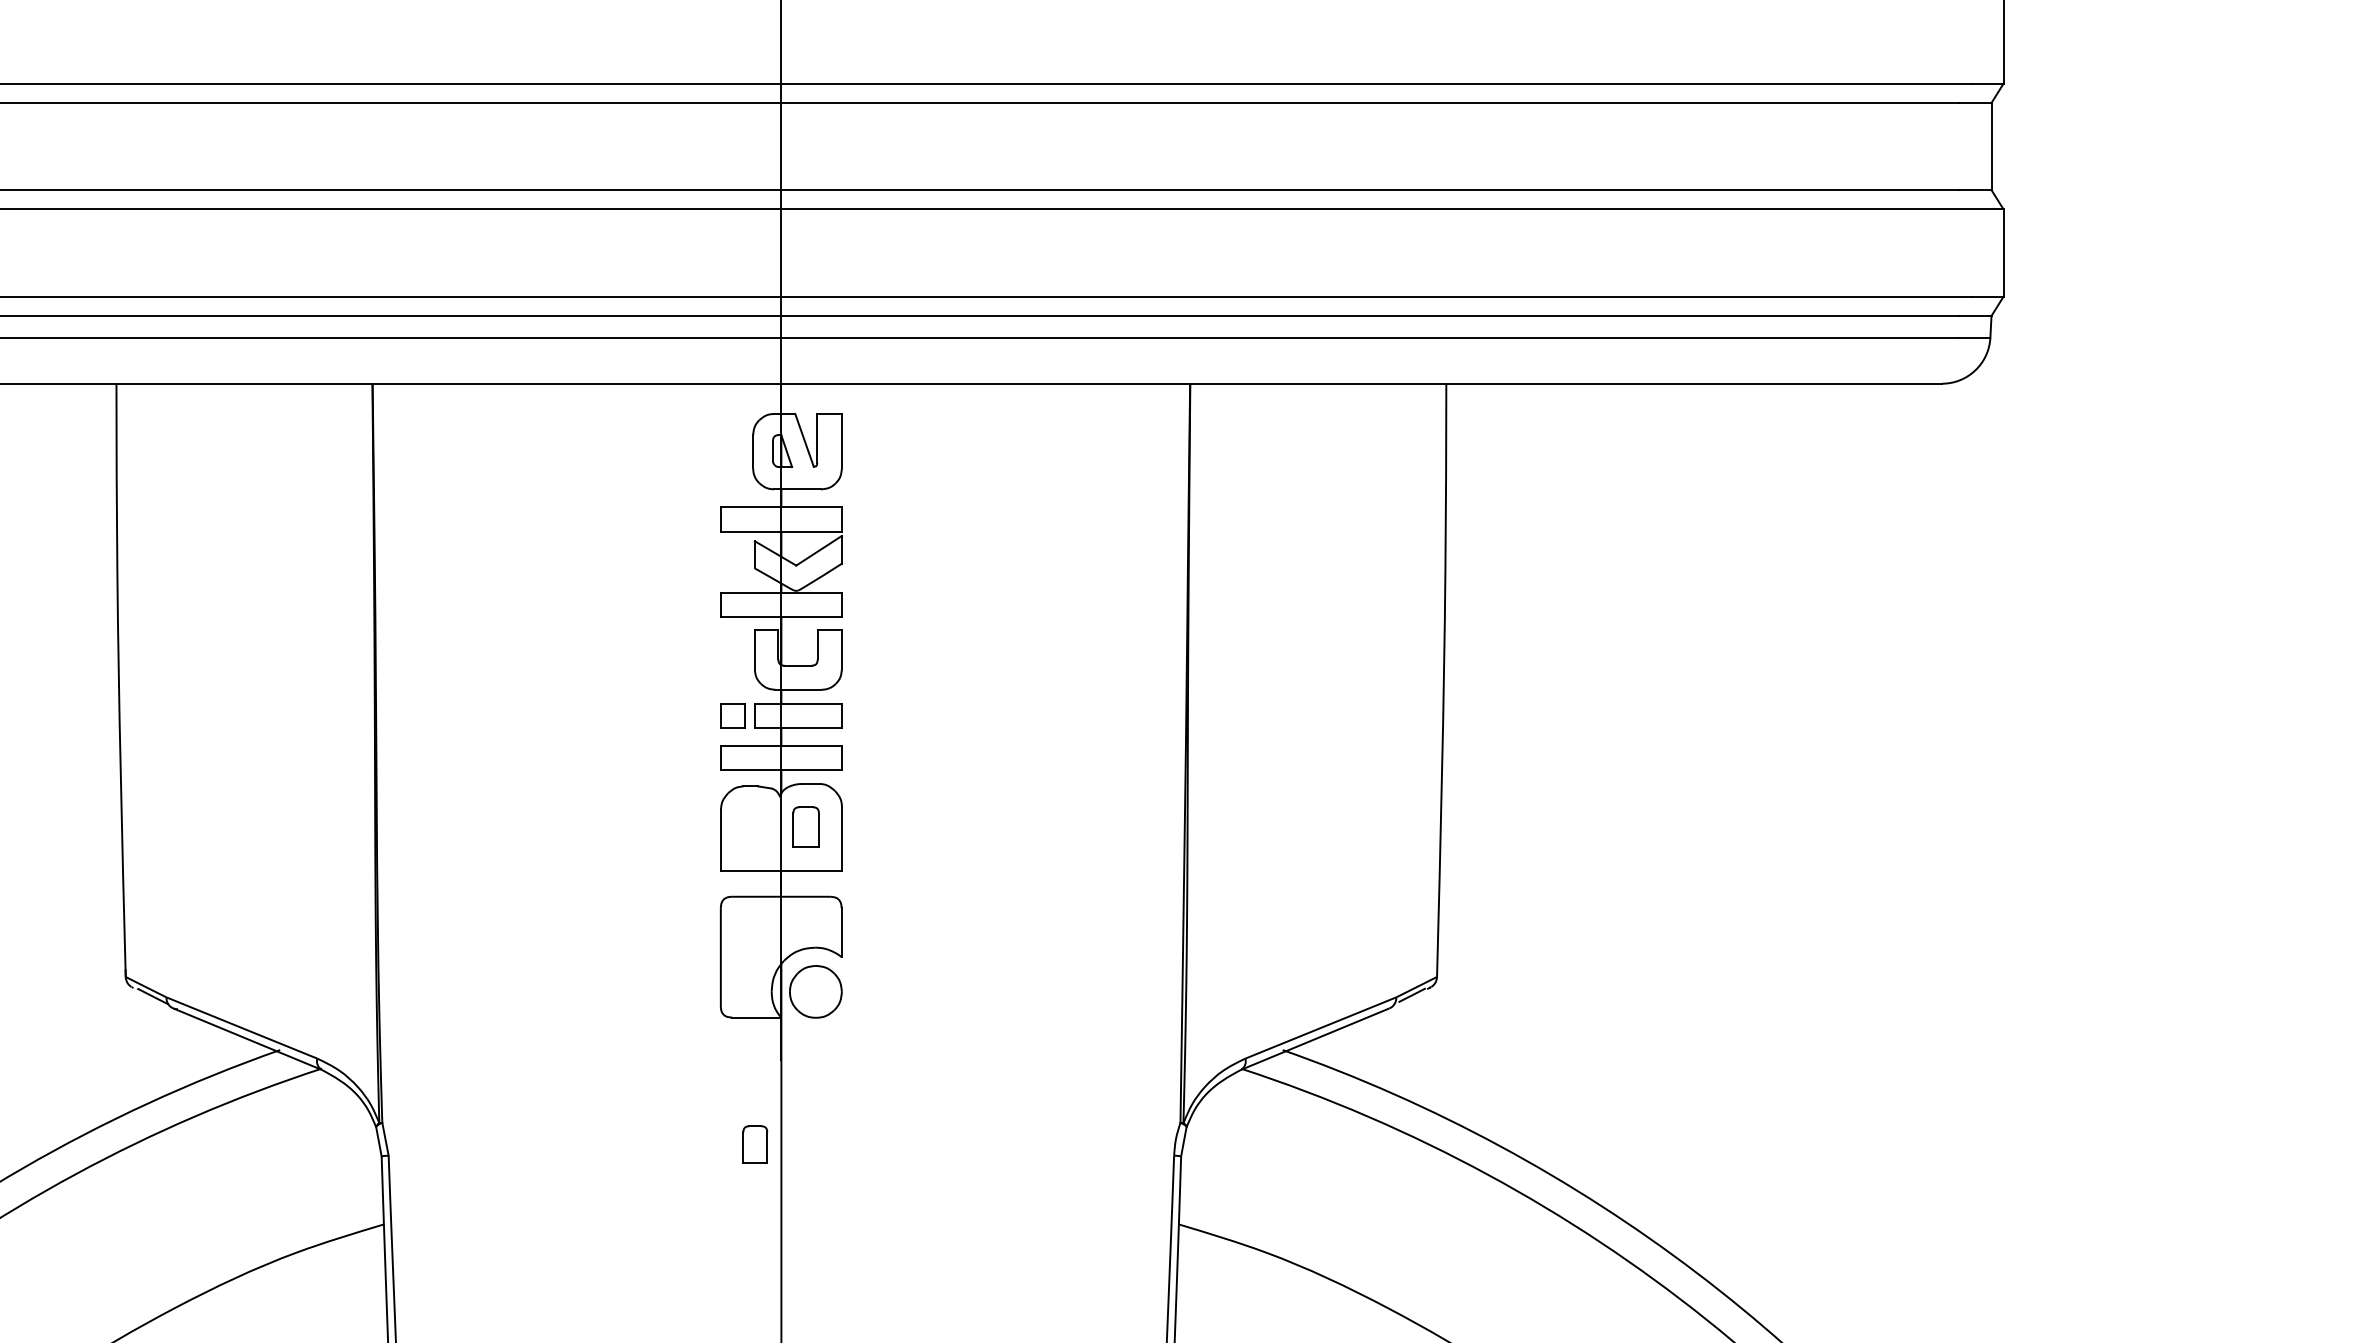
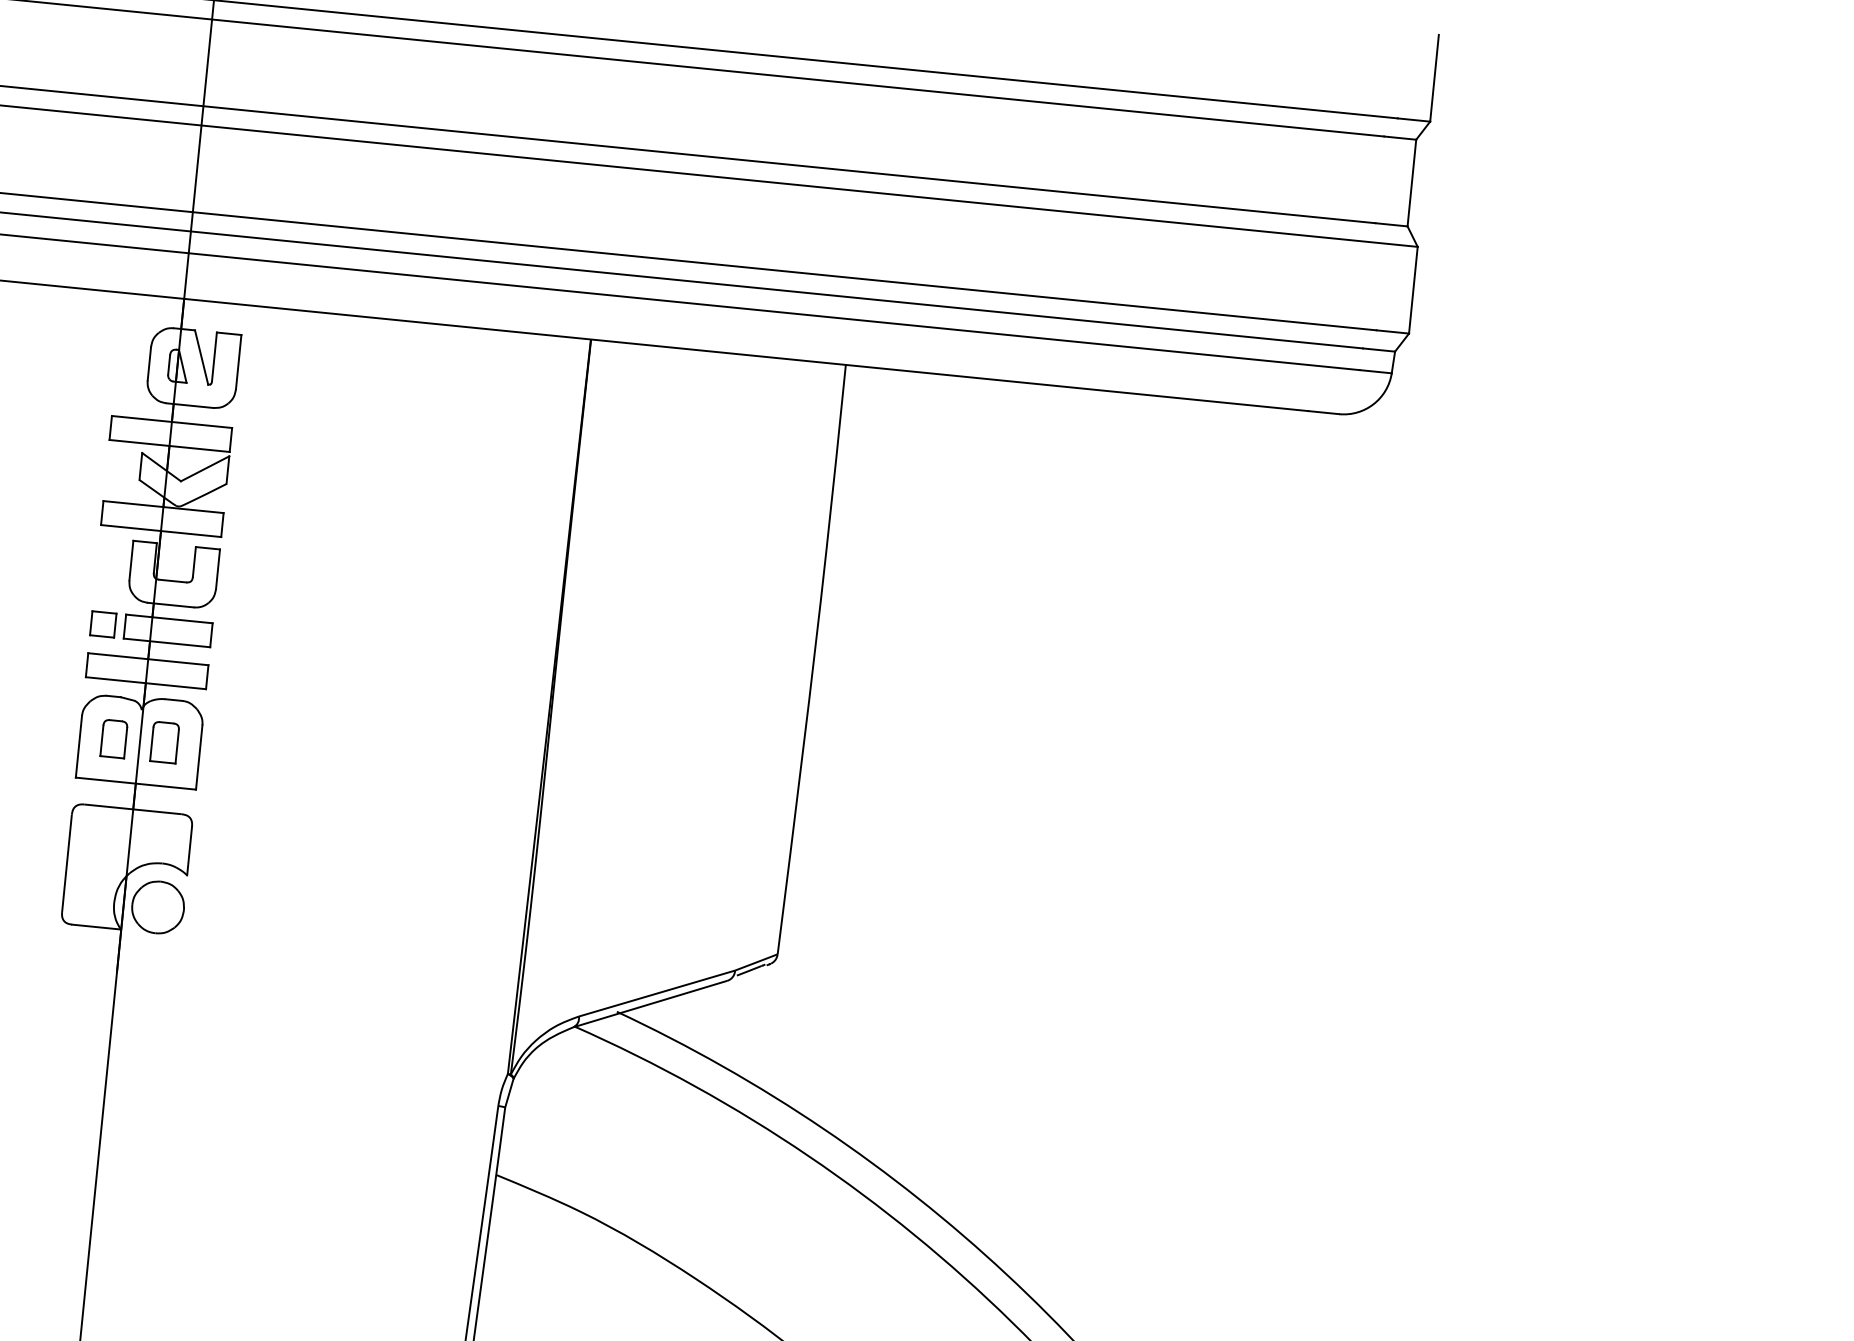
part: (755, 1144) -> (114, 738), moved

